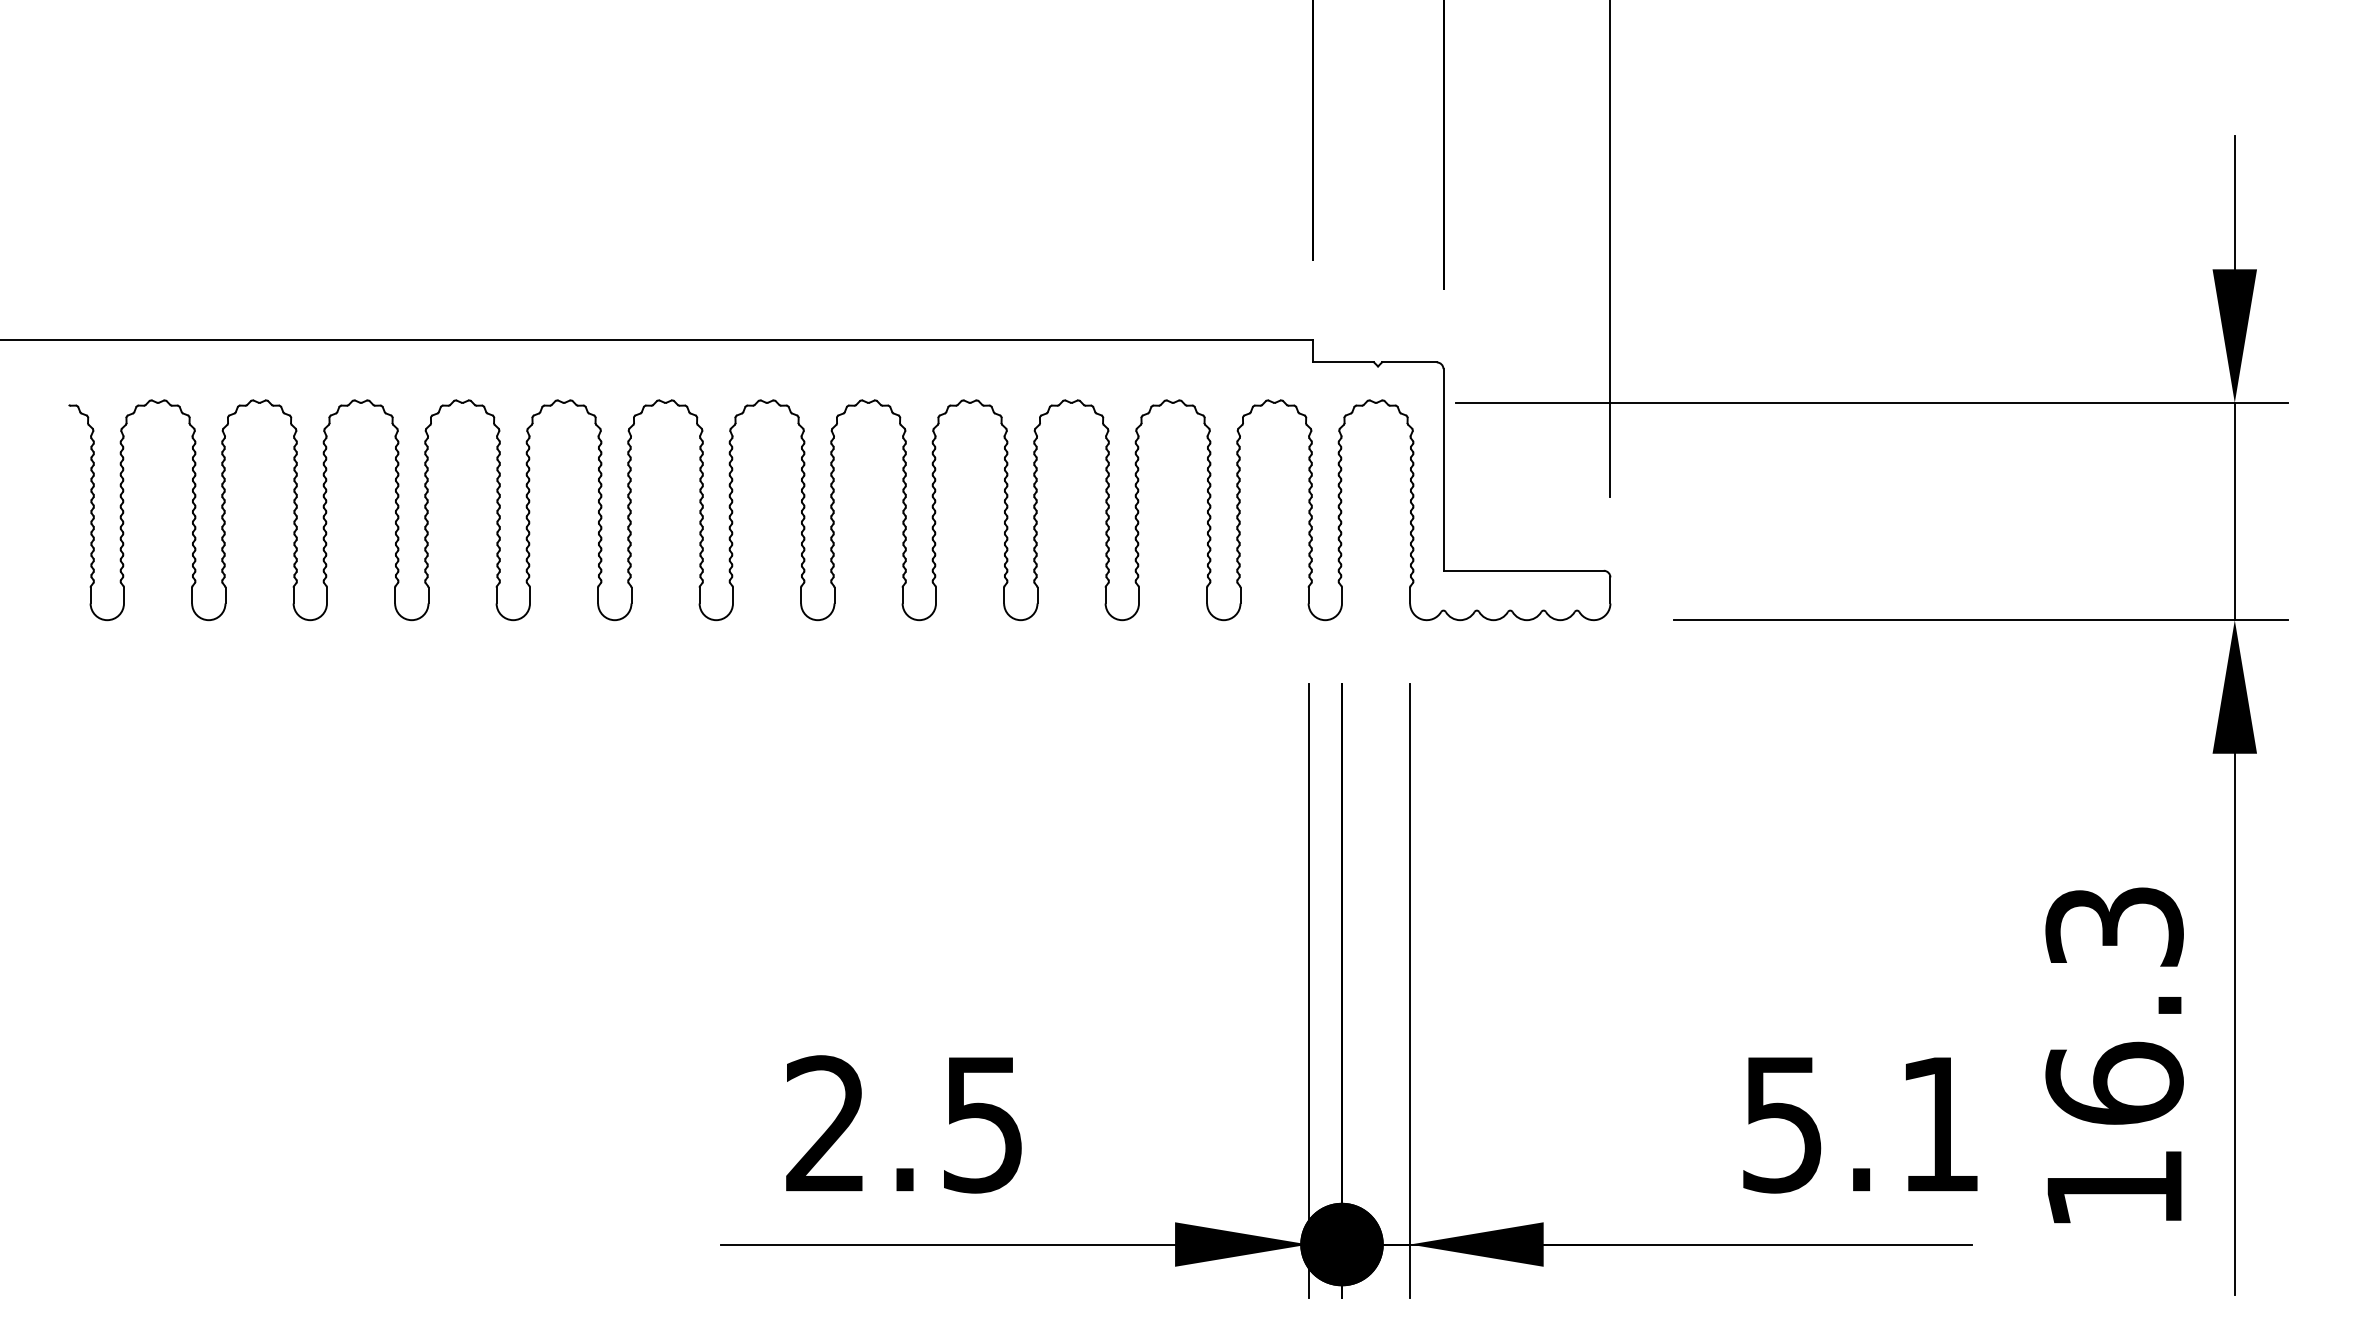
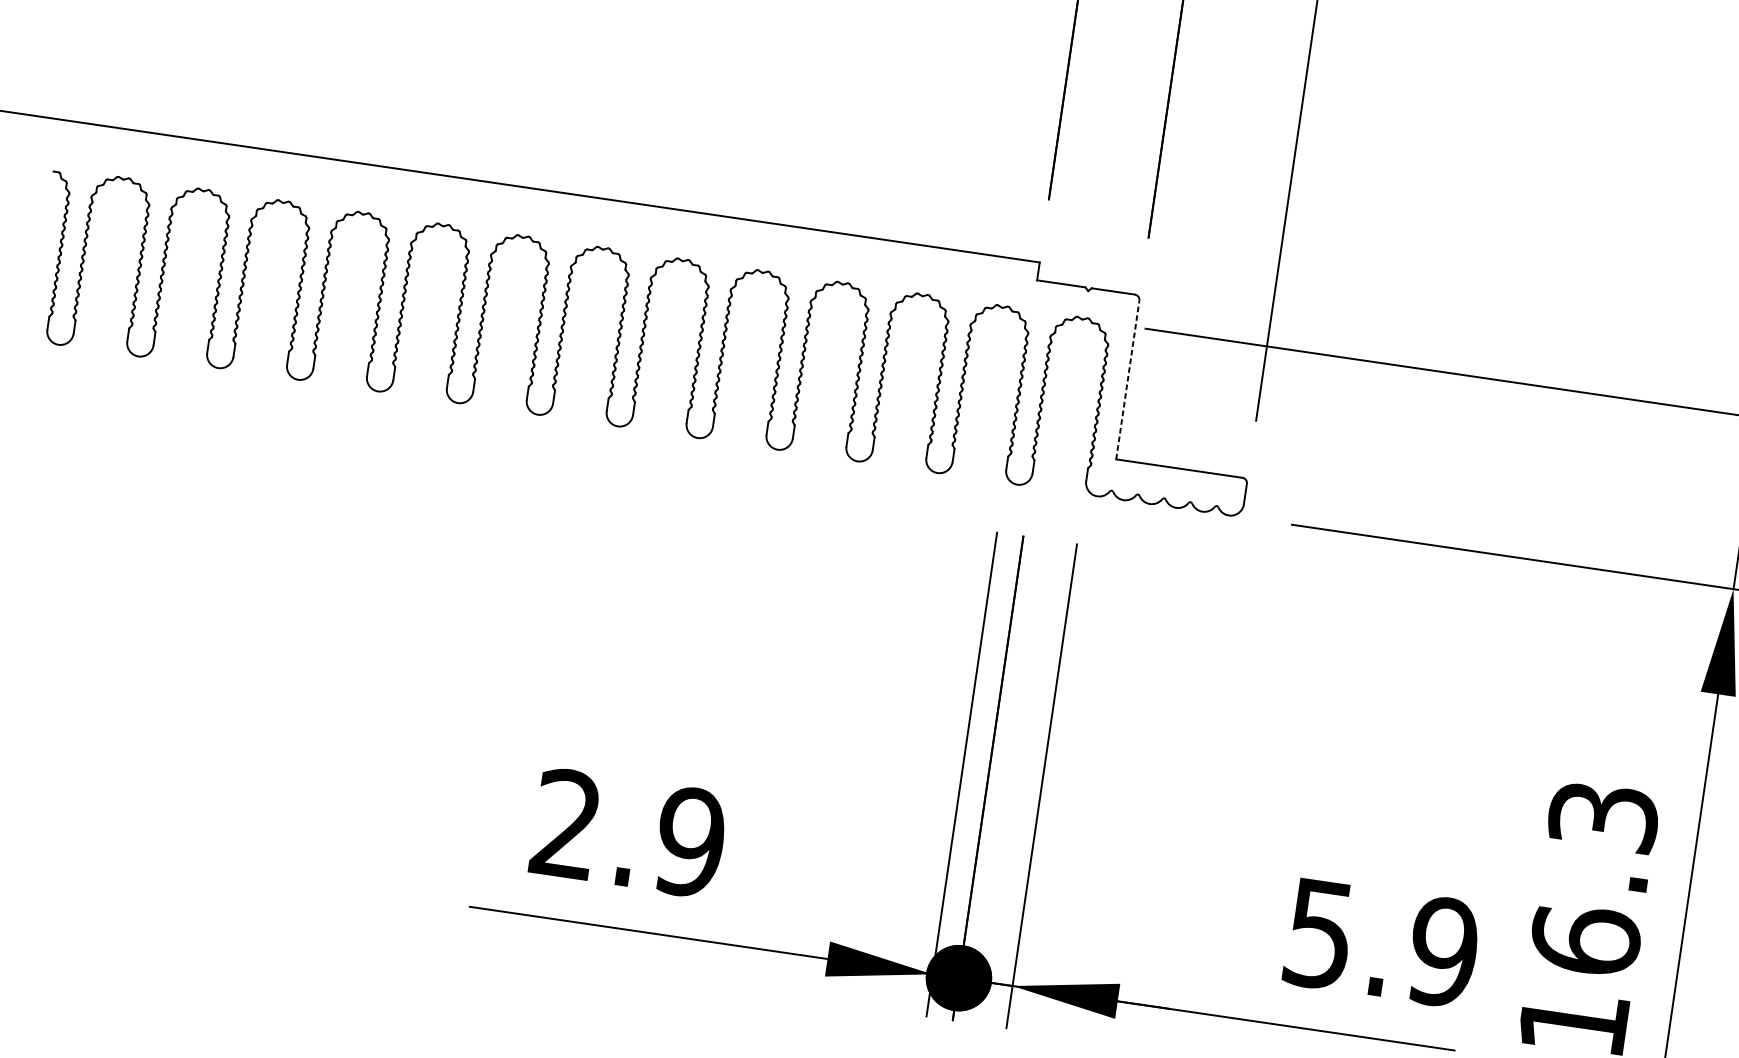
line: (1443, 469) -> (1127, 379), solid -> dashed
text: (982, 1124) -> (689, 842), 2.5 -> 2.9
text: (1939, 1124) -> (1443, 952), 5.1 -> 5.9

